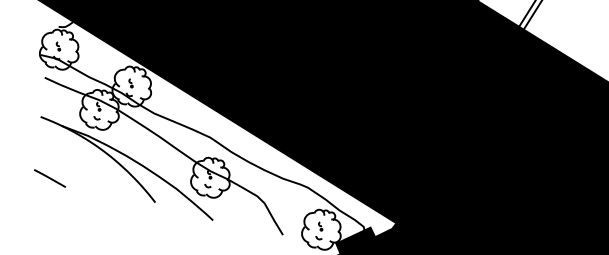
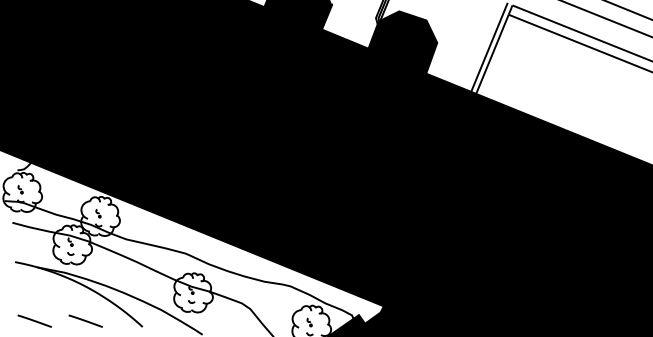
line: (100, 186) -> (85, 320), added

